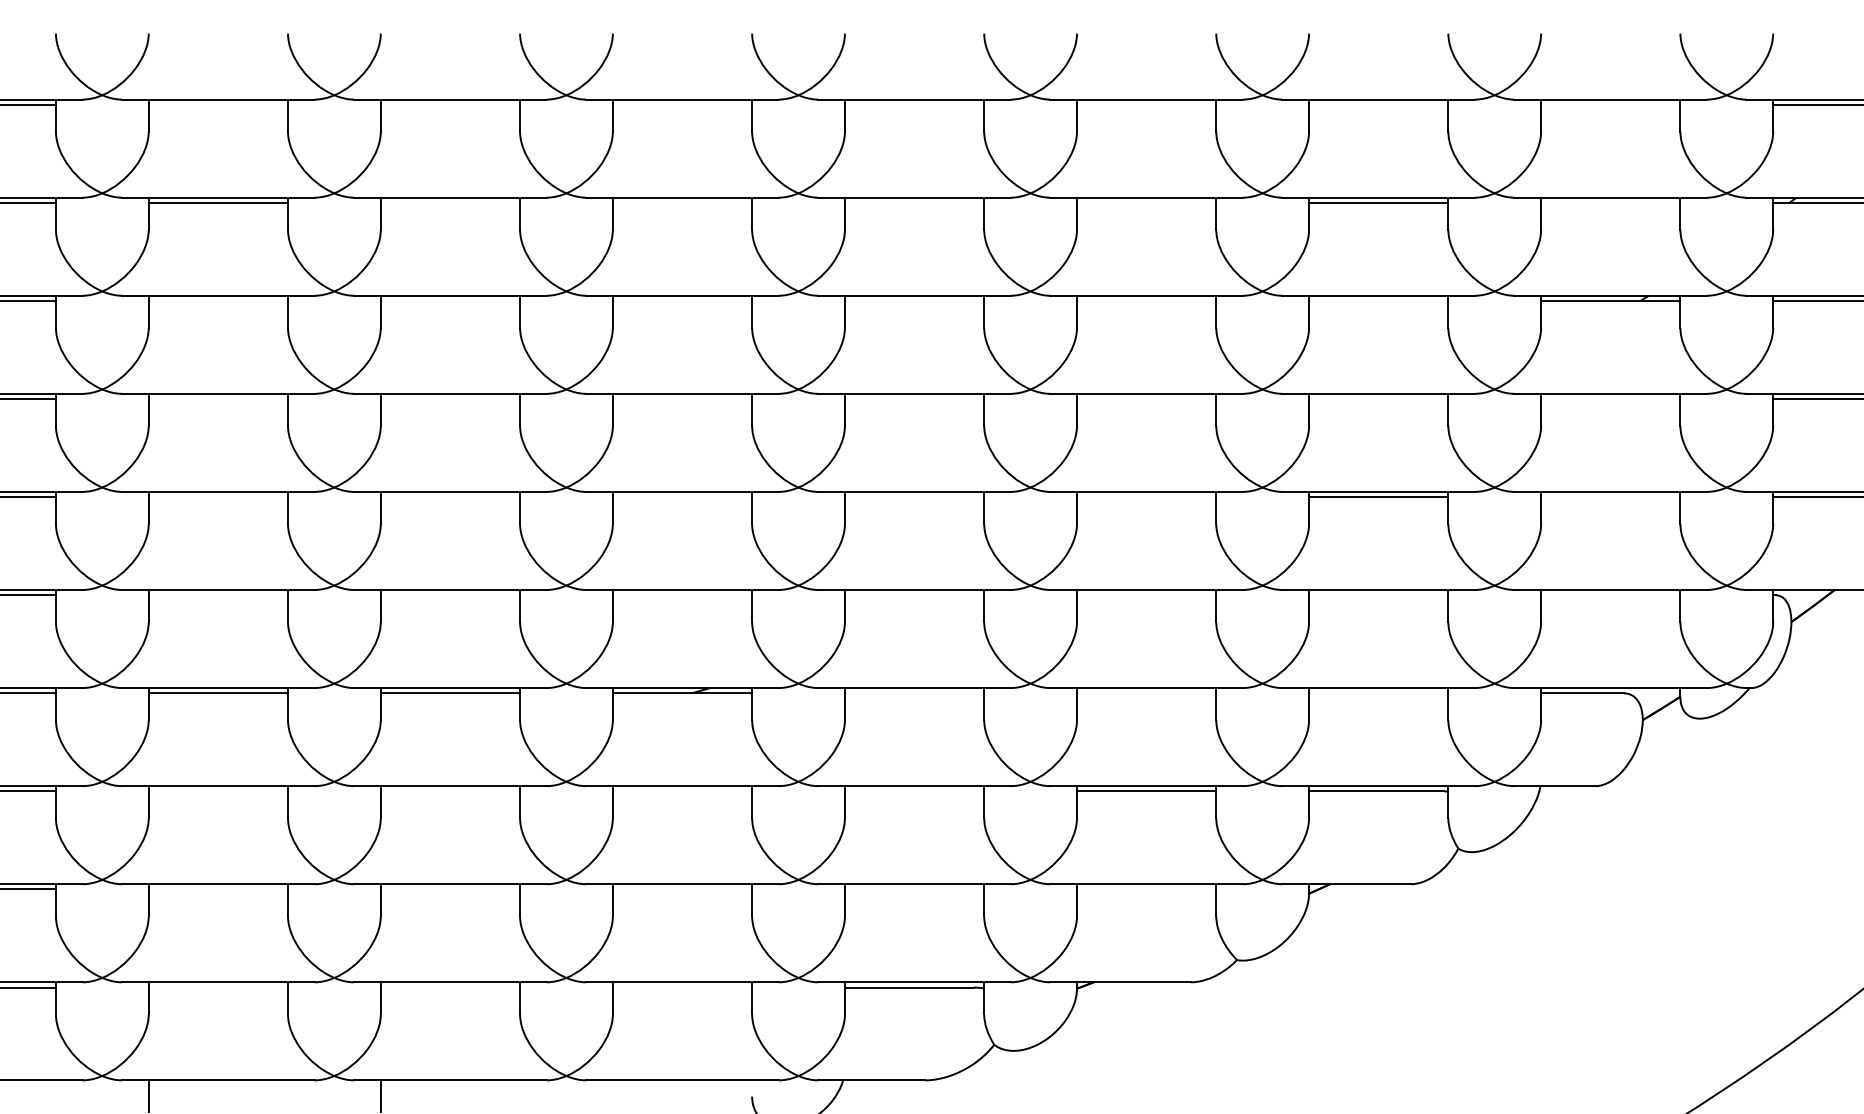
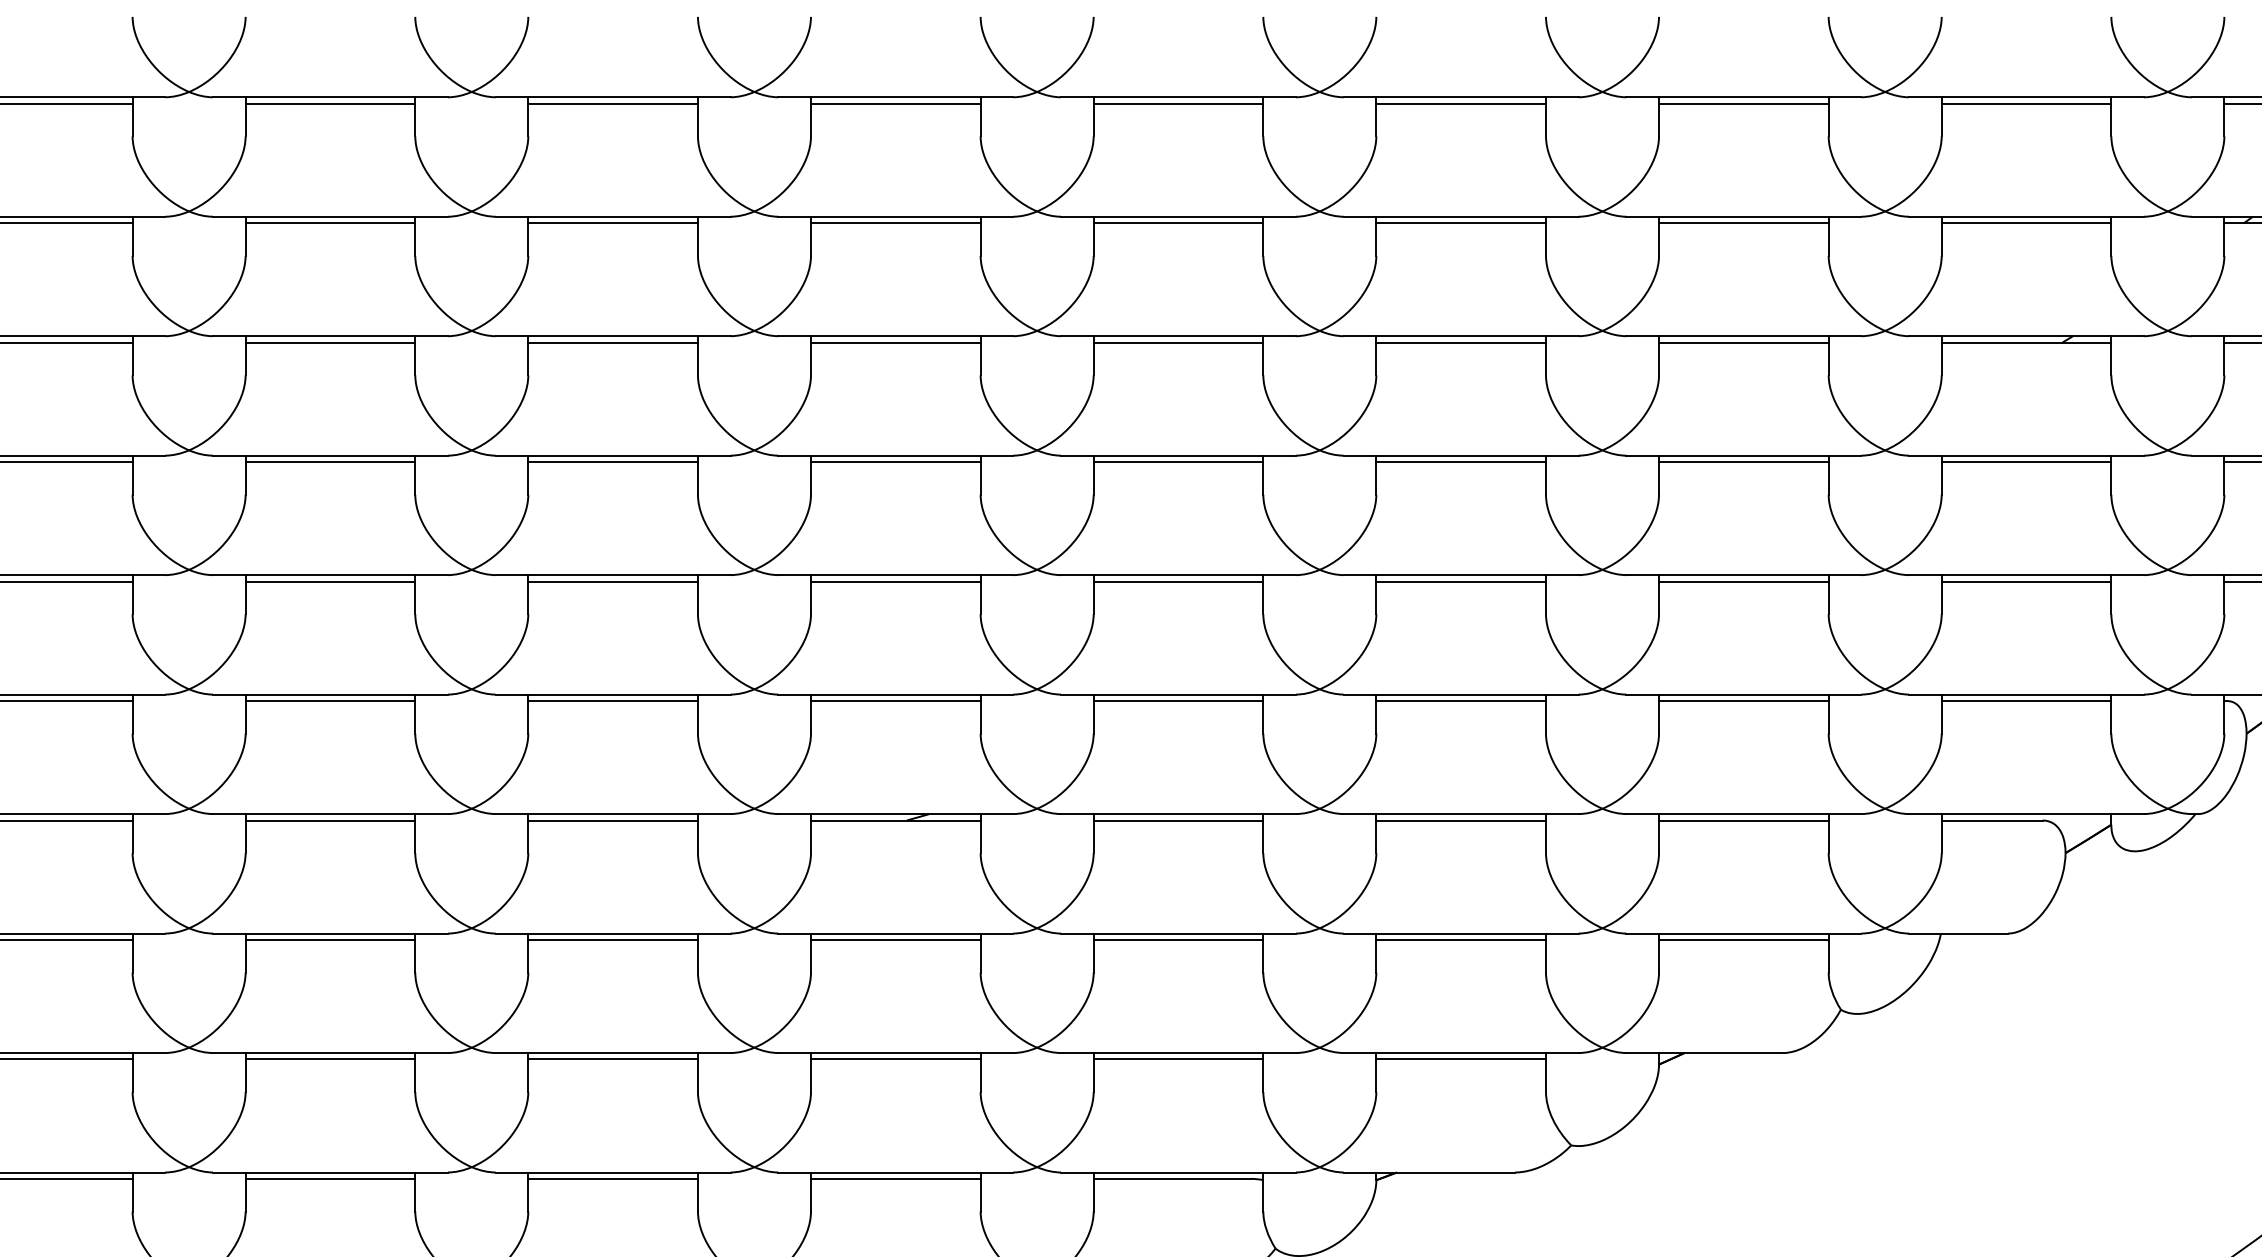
line: (218, 104) -> (330, 103), added
line: (450, 104) -> (613, 103), added
line: (682, 104) -> (895, 103), added
line: (914, 104) -> (1178, 103), added
line: (1146, 104) -> (1461, 103), added
line: (1378, 104) -> (1743, 103), added
line: (1610, 104) -> (2026, 103), added
line: (450, 202) -> (613, 222), added
line: (682, 202) -> (895, 222), added
line: (914, 202) -> (1178, 222), added
line: (1146, 202) -> (1461, 222), added
line: (1610, 202) -> (2026, 222), added
line: (218, 301) -> (330, 343), added
line: (450, 301) -> (613, 343), added
line: (682, 301) -> (895, 343), added
line: (914, 301) -> (1178, 343), added
line: (1146, 301) -> (1461, 343), added
line: (1378, 301) -> (1743, 343), added
line: (218, 399) -> (330, 462), added
line: (450, 399) -> (613, 462), added
line: (682, 399) -> (895, 462), added
line: (914, 399) -> (1178, 462), added
line: (1146, 399) -> (1461, 462), added
line: (1378, 399) -> (1743, 462), added
line: (1610, 399) -> (2026, 462), added
line: (218, 497) -> (330, 581), added
line: (450, 497) -> (613, 581), added
line: (682, 497) -> (895, 581), added
line: (914, 497) -> (1178, 581), added
line: (1146, 497) -> (1461, 581), added
line: (1610, 497) -> (2026, 581), added
line: (218, 595) -> (330, 701), added
line: (450, 595) -> (613, 701), added
line: (682, 595) -> (895, 701), added
line: (914, 595) -> (1178, 701), added
line: (1146, 595) -> (1461, 701), added
line: (1378, 595) -> (1743, 701), added
line: (1610, 595) -> (2026, 701), added
line: (914, 693) -> (1178, 820), added
line: (1146, 693) -> (1461, 820), added
line: (1378, 693) -> (1743, 820), added
line: (218, 791) -> (330, 940), added
line: (450, 791) -> (613, 940), added
line: (682, 791) -> (895, 940), added
line: (914, 791) -> (1178, 940), added
line: (218, 889) -> (330, 1059), added
line: (450, 889) -> (613, 1059), added
line: (682, 889) -> (895, 1059), added
line: (914, 889) -> (1178, 1059), added
line: (1146, 889) -> (1461, 1059), added
line: (218, 987) -> (330, 1178), added
line: (450, 987) -> (613, 1178), added
line: (682, 987) -> (895, 1178), added

